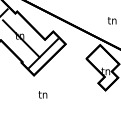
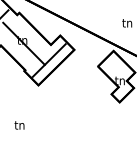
text: (42, 94) -> (19, 125), moved

